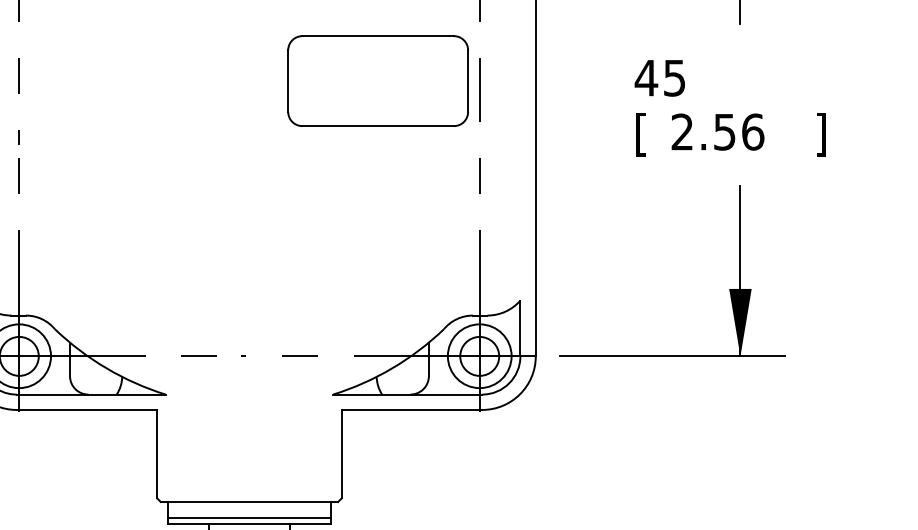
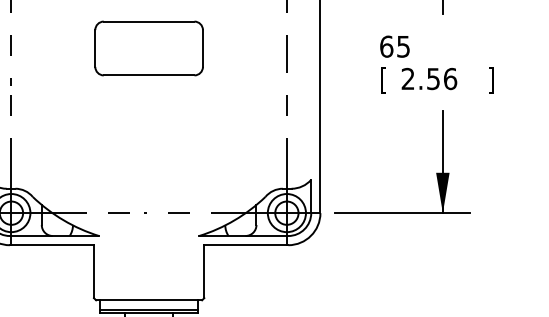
text: (646, 77) -> (386, 46), 45 -> 65
part: (377, 81) -> (148, 48), moved

